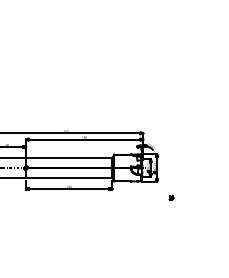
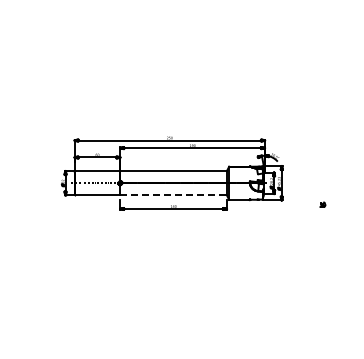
line: (69, 177) -> (174, 195), solid -> dashed
part: (171, 197) -> (322, 204), moved

